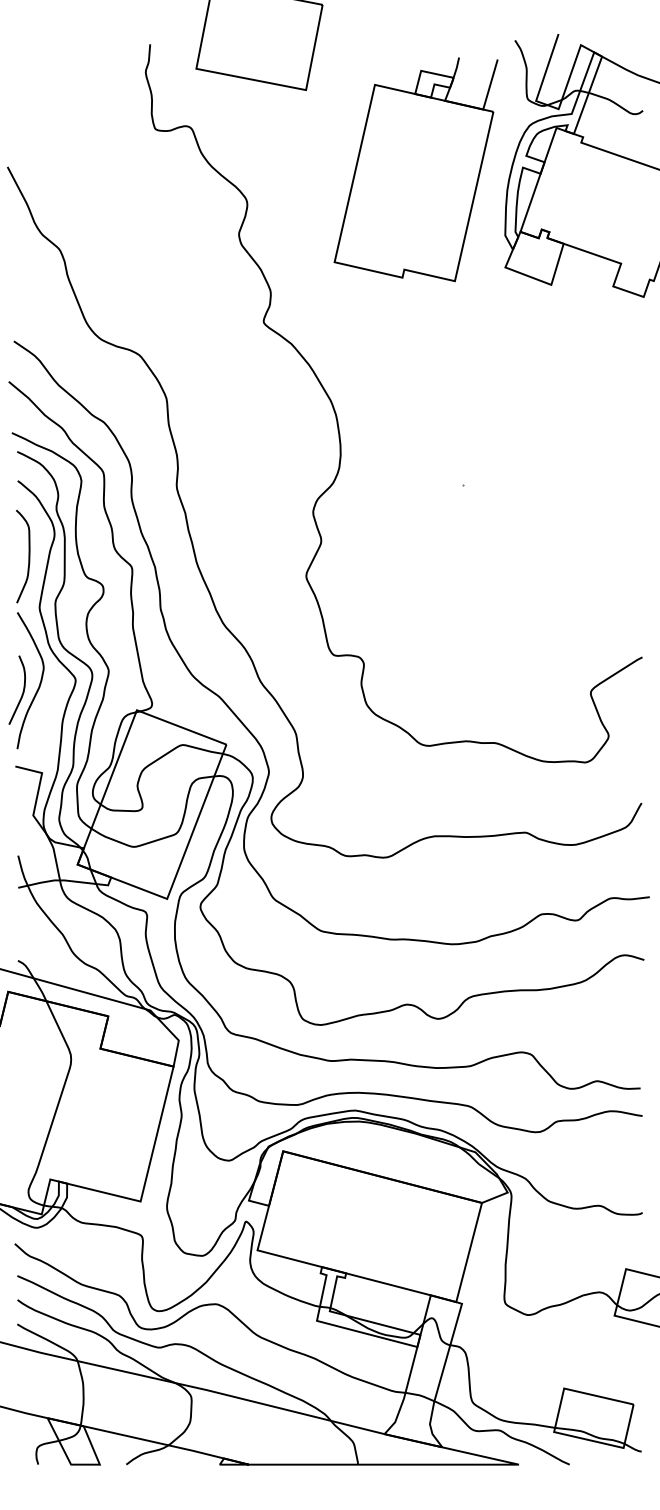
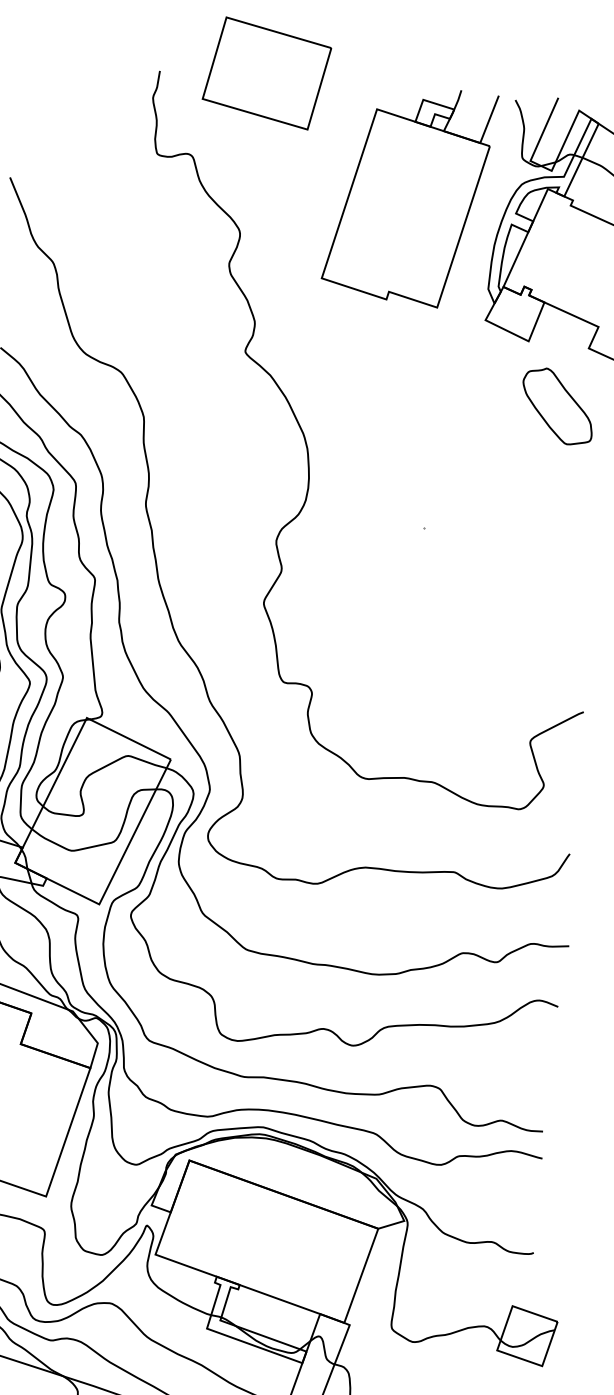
part: (415, 169) -> (408, 195), moved
part: (587, 348) -> (558, 406), added

